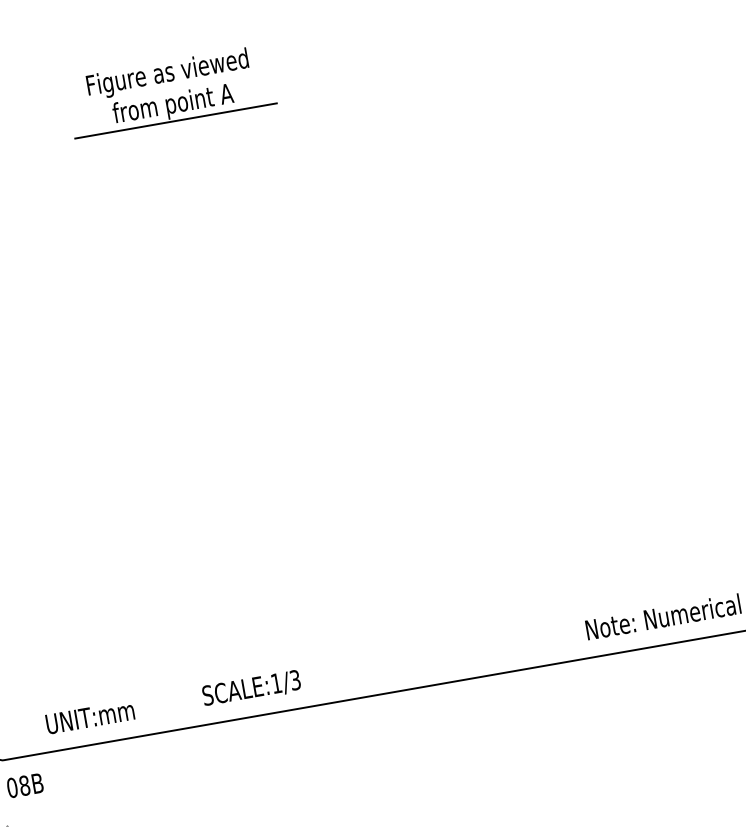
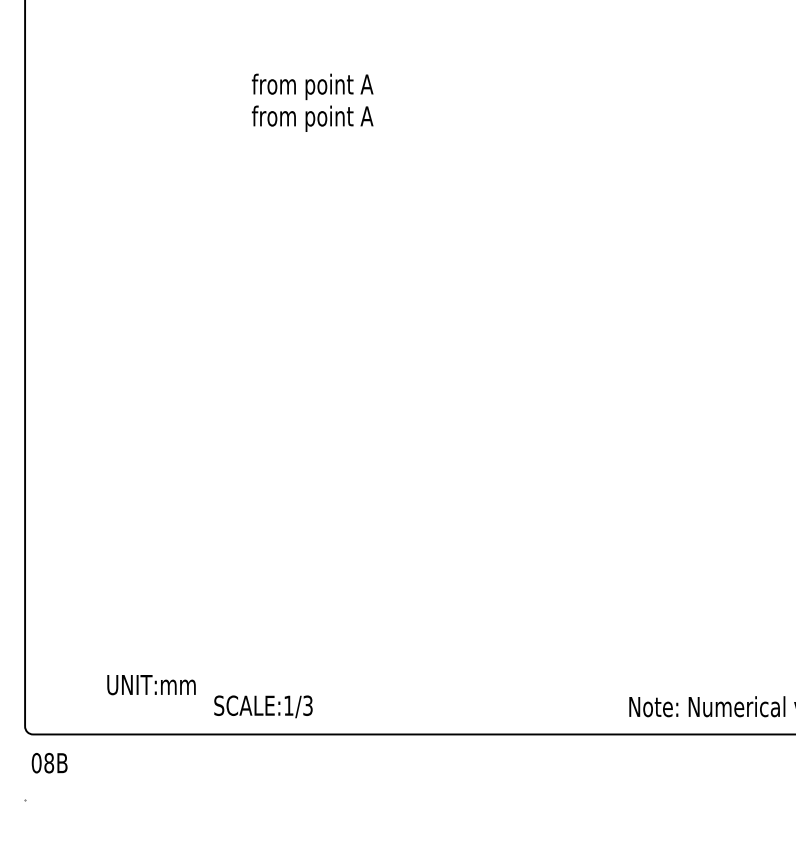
text: (167, 73) -> (312, 86), Figure as viewed -> from point A
line: (176, 121) -> (312, 134), removed
text: (251, 688) -> (263, 706), moved
text: (90, 717) -> (151, 685), moved

